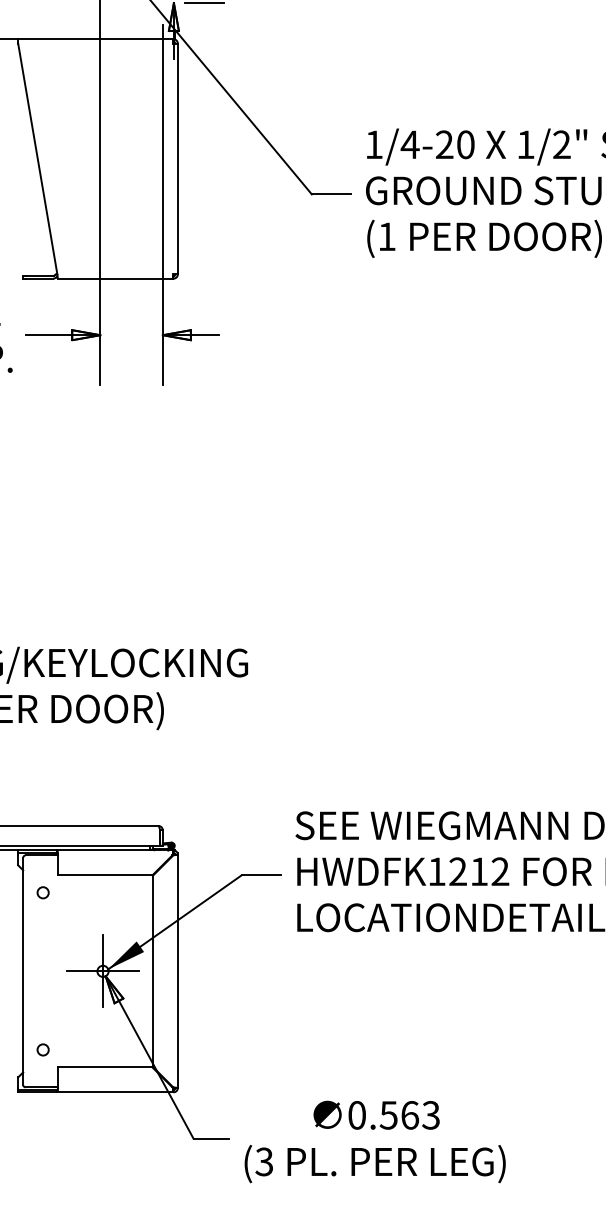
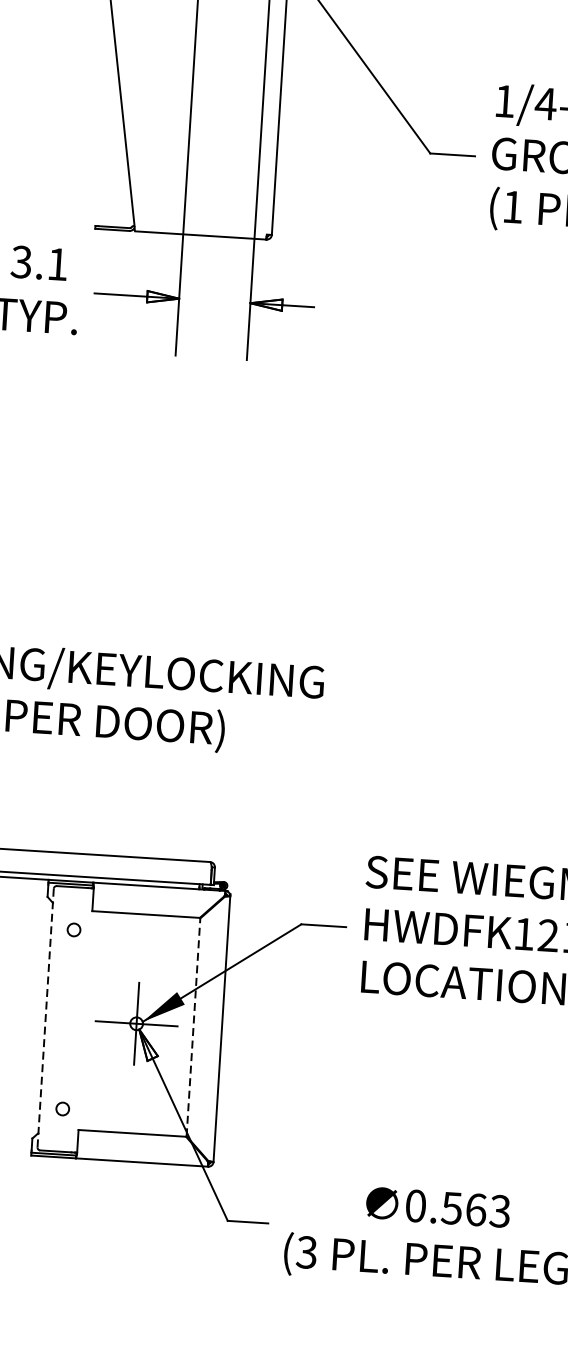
line: (23, 970) -> (46, 1017), solid -> dashed
line: (152, 971) -> (192, 1027), solid -> dashed

